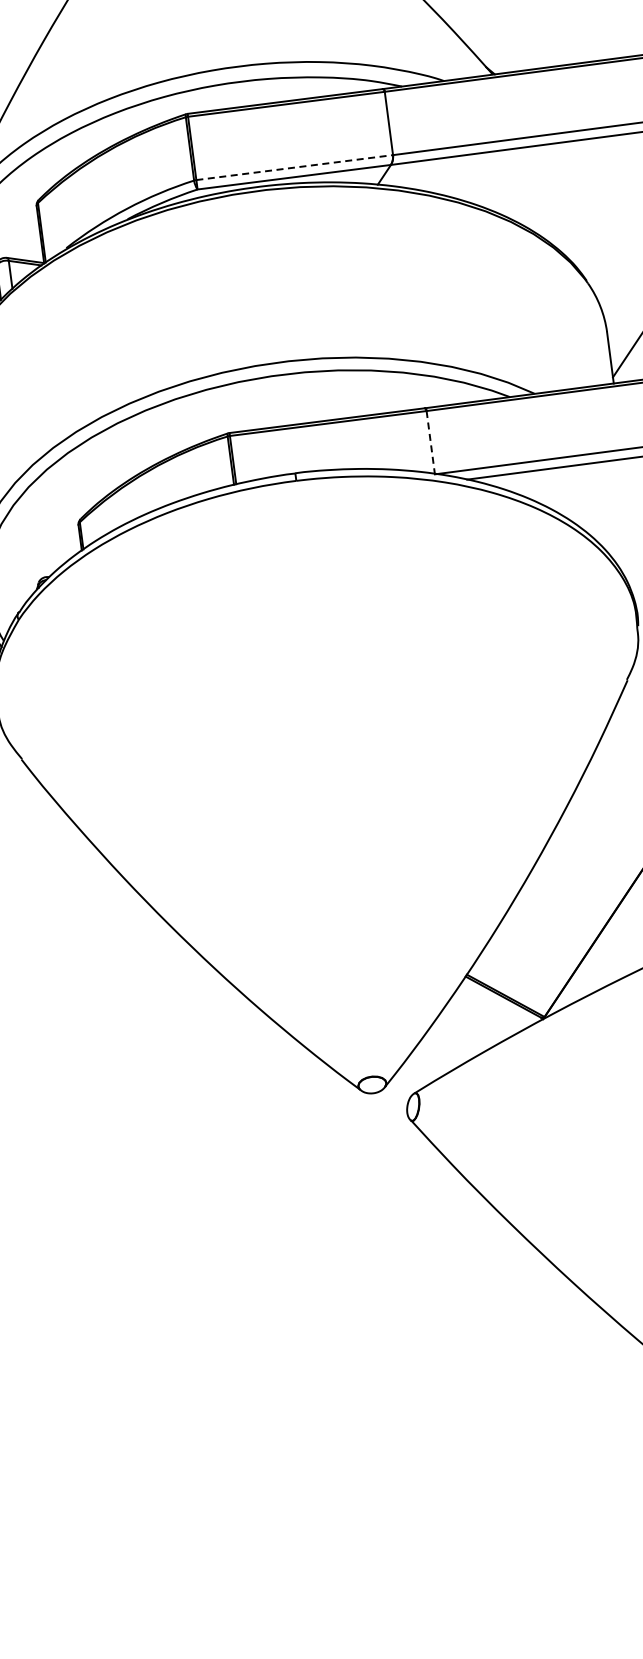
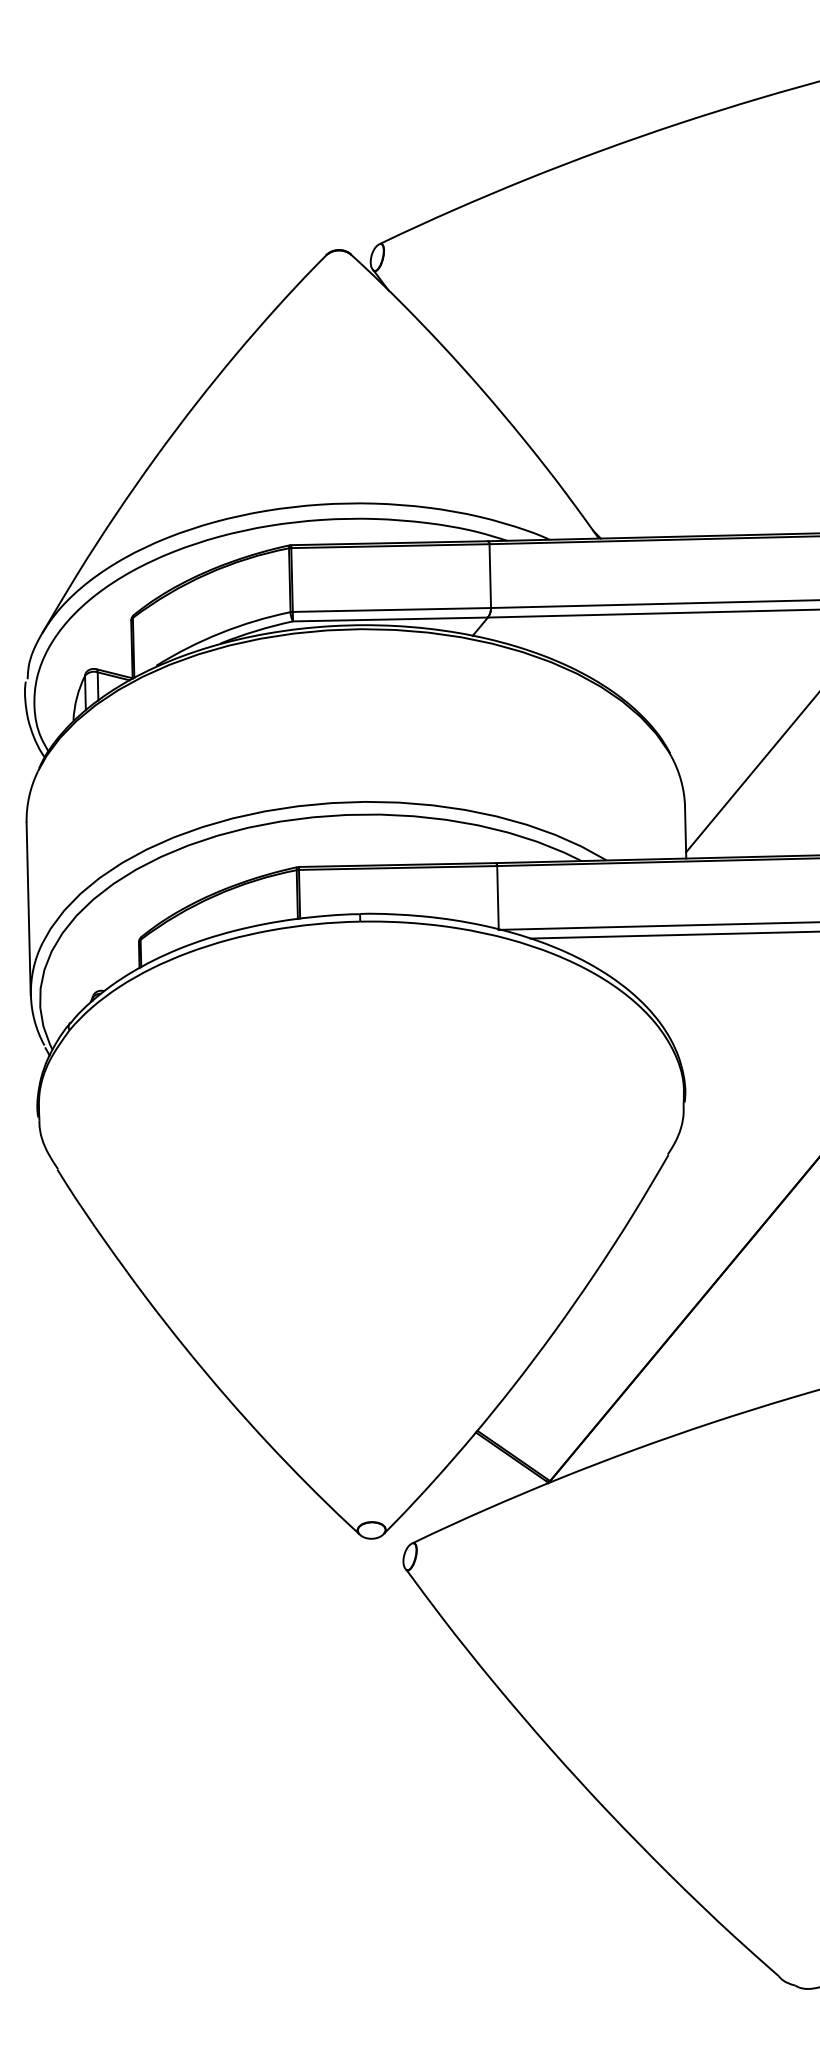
line: (295, 167) -> (392, 609), dashed -> solid
line: (430, 442) -> (497, 897), dashed -> solid

